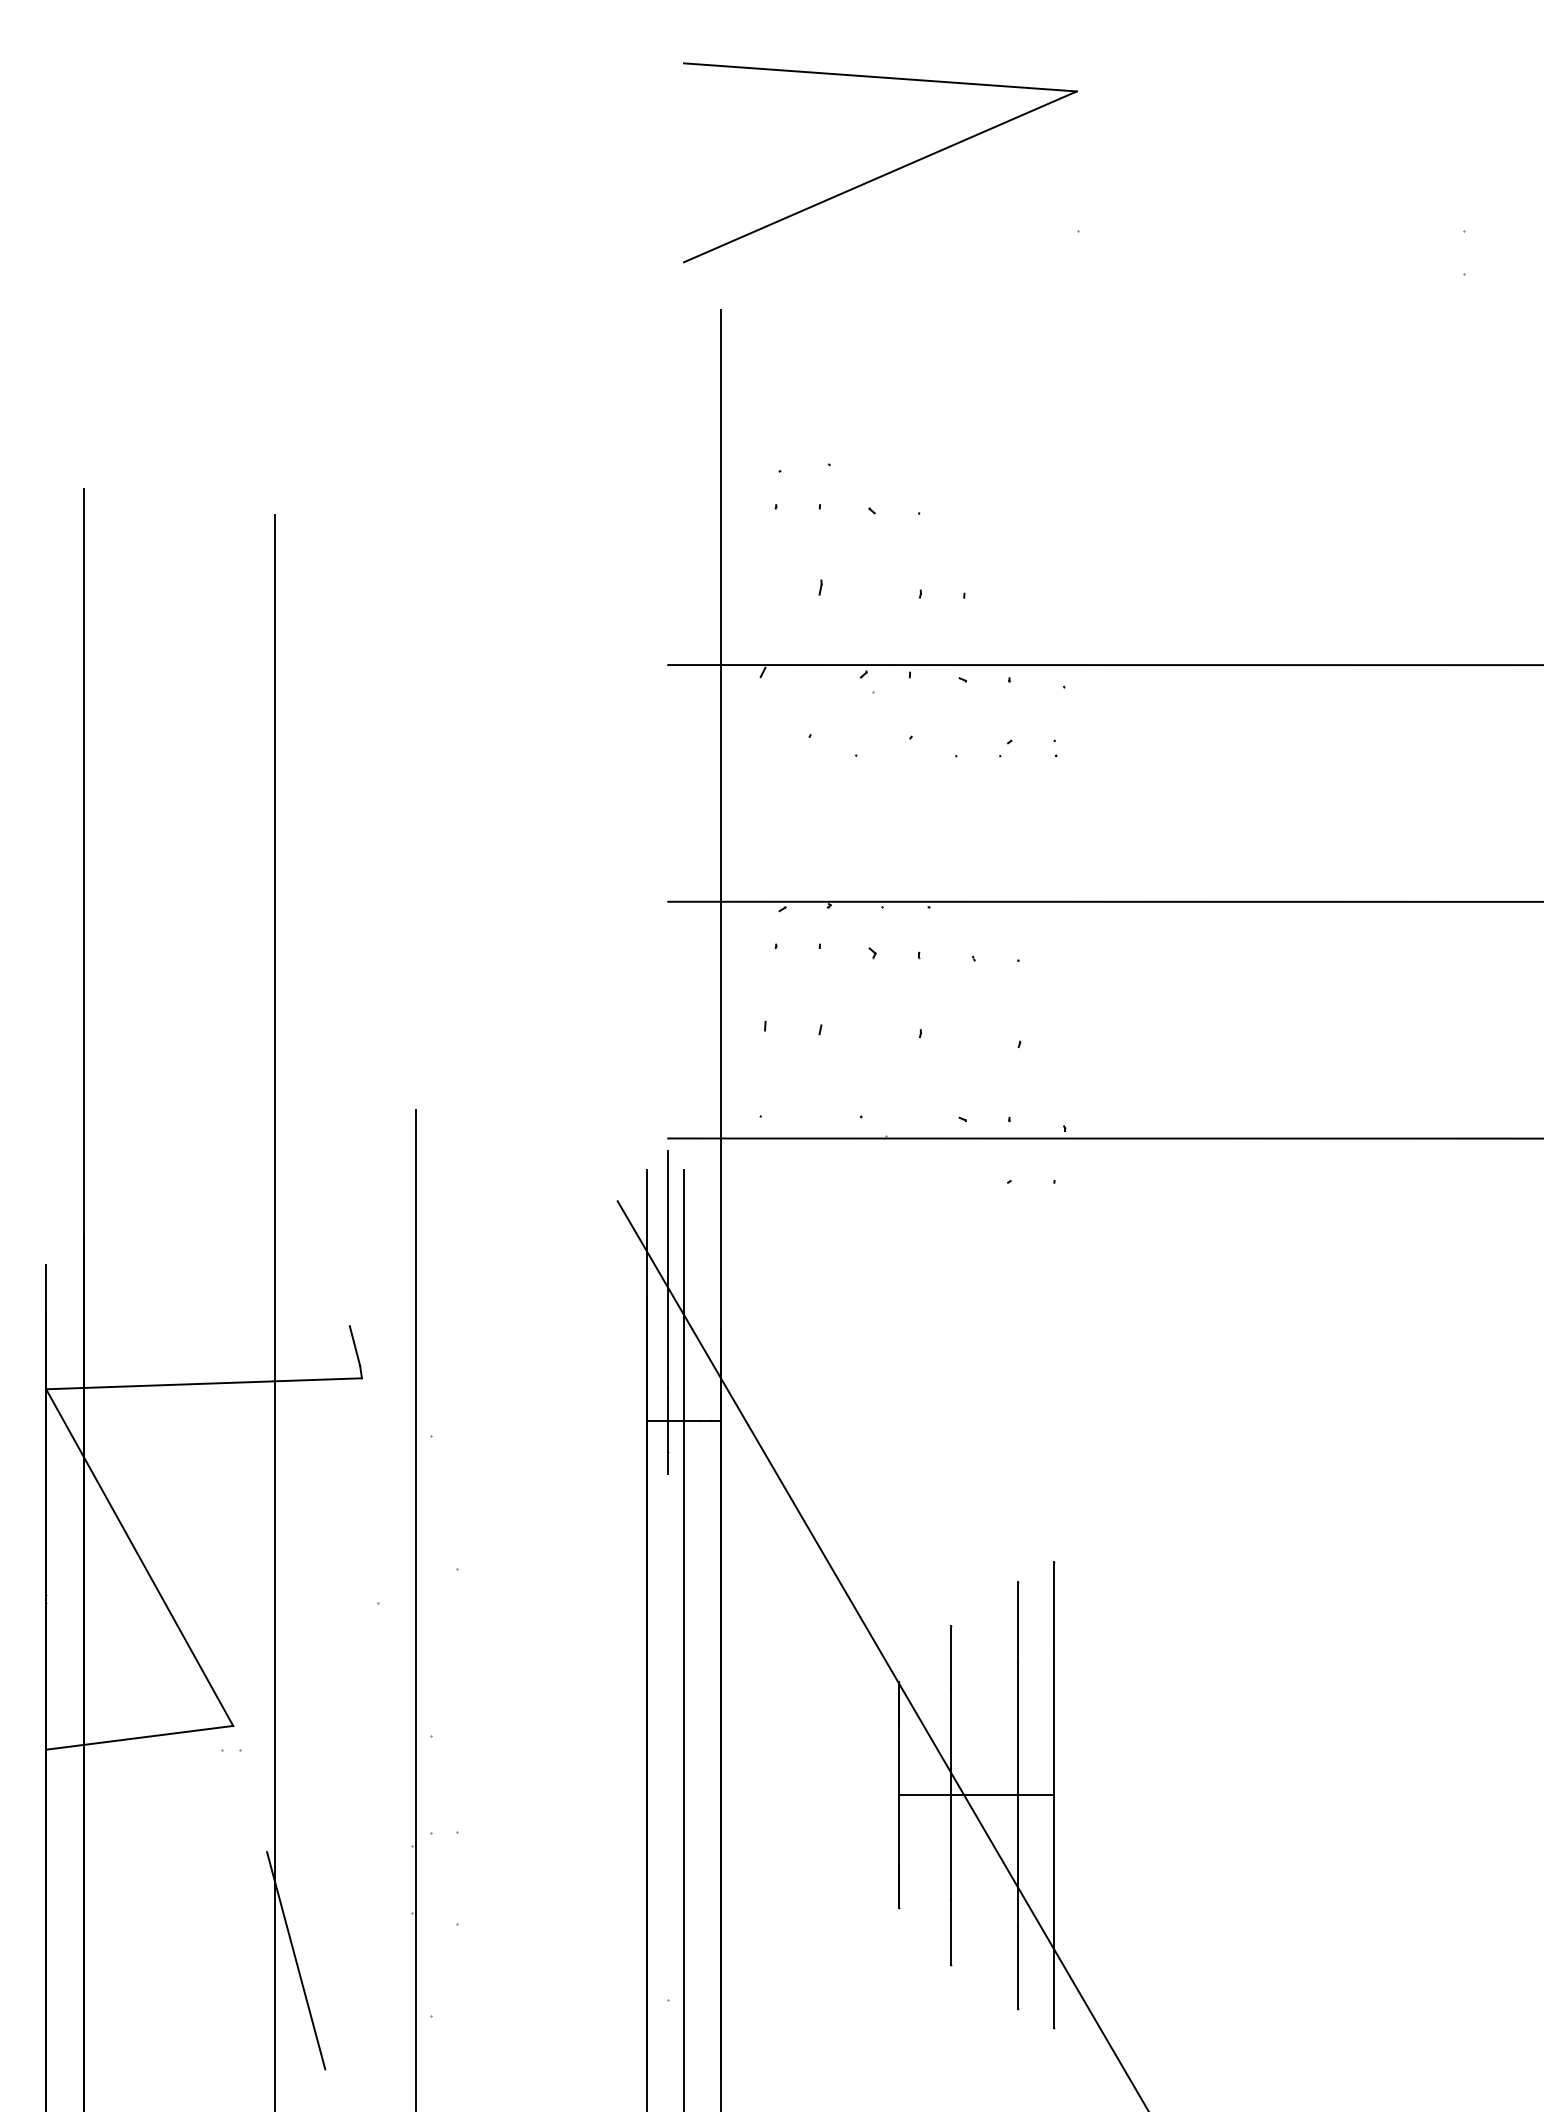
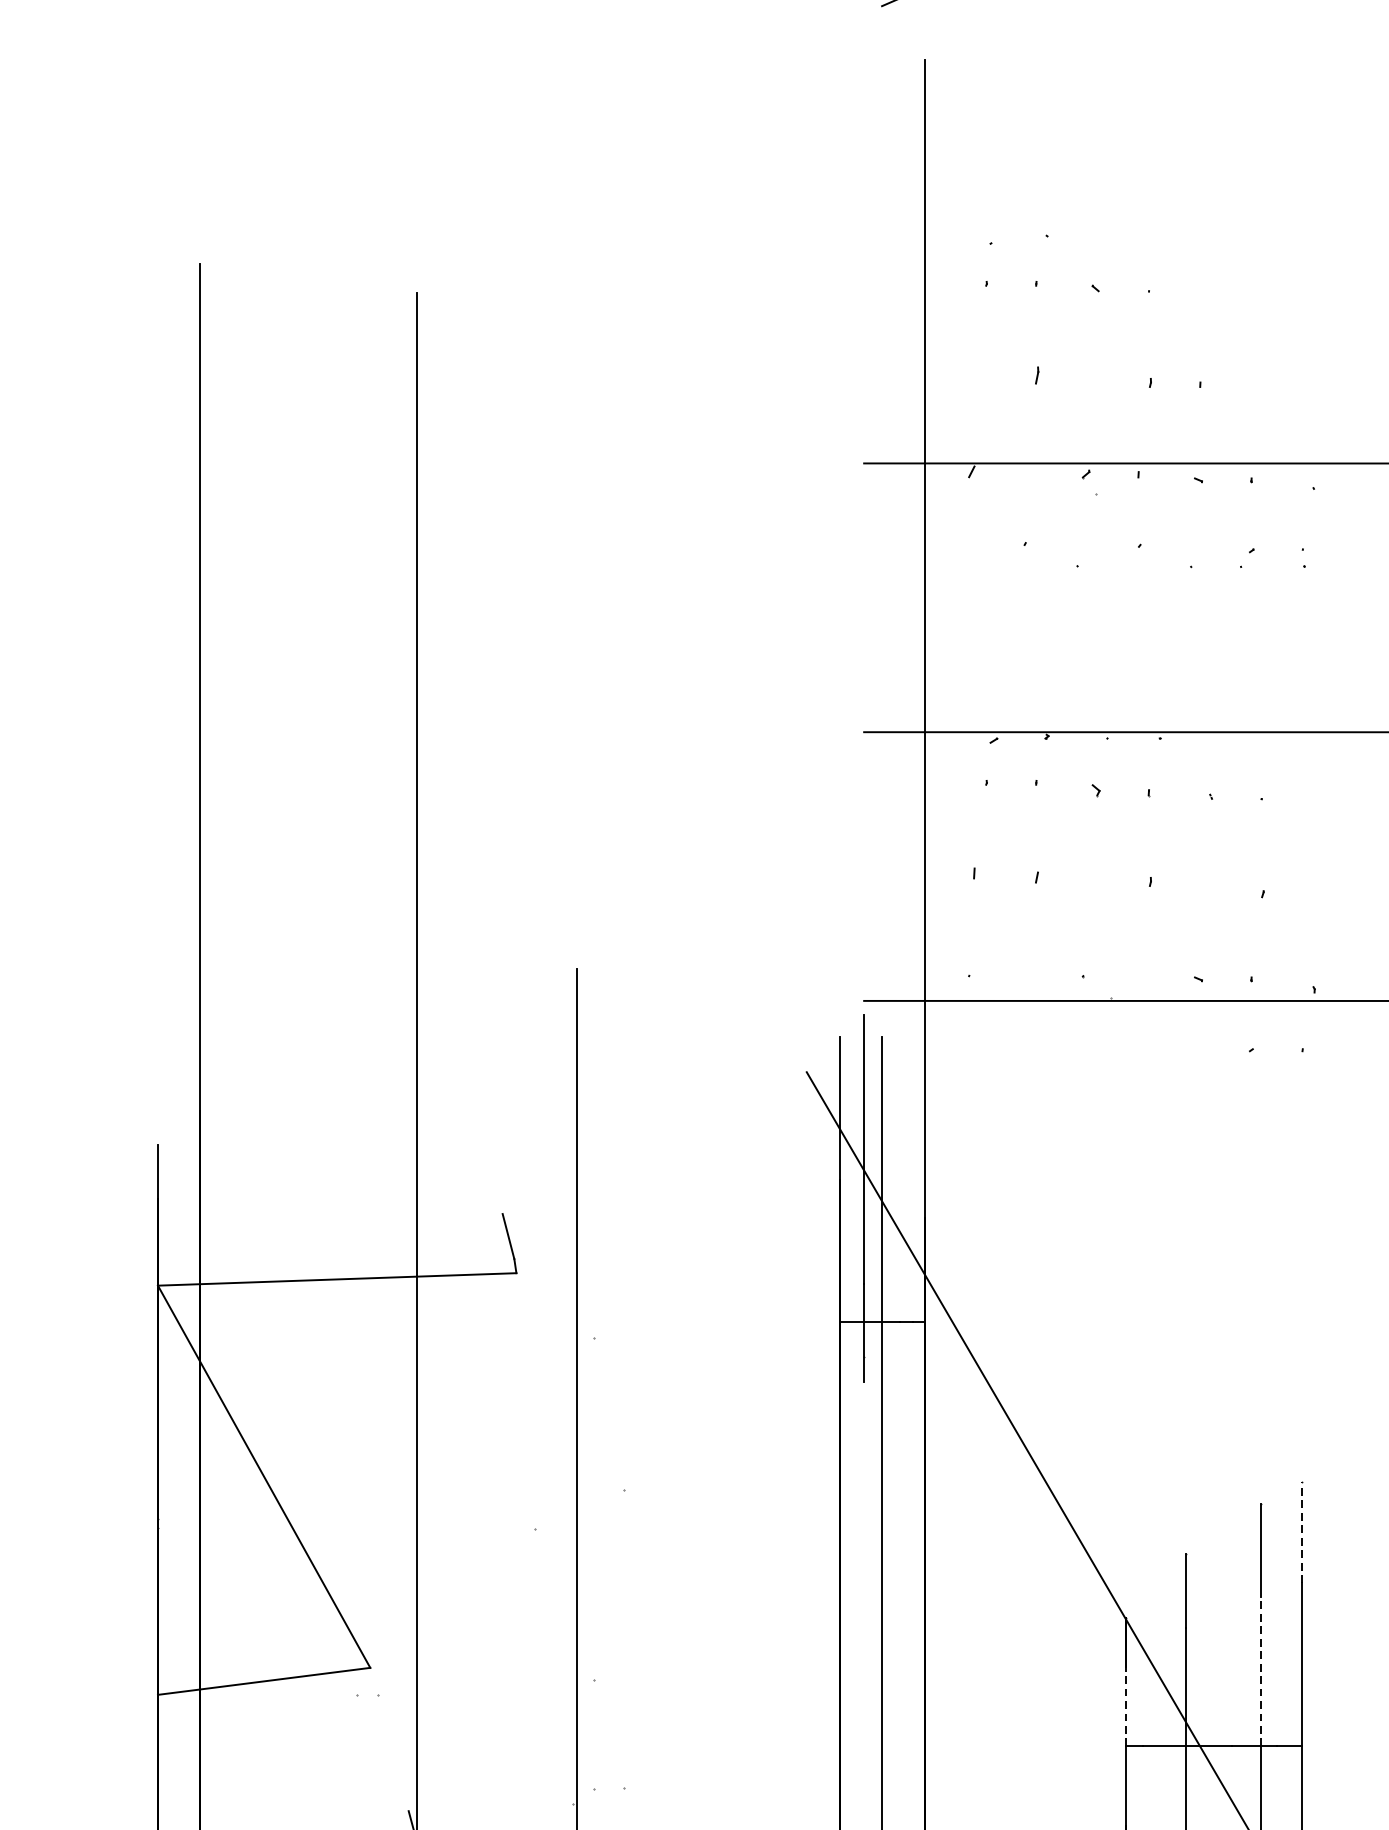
line: (1053, 1606) -> (1301, 1532), solid -> dashed
line: (1017, 1729) -> (1260, 1671), solid -> dashed
line: (899, 1760) -> (1126, 1707), solid -> dashed

